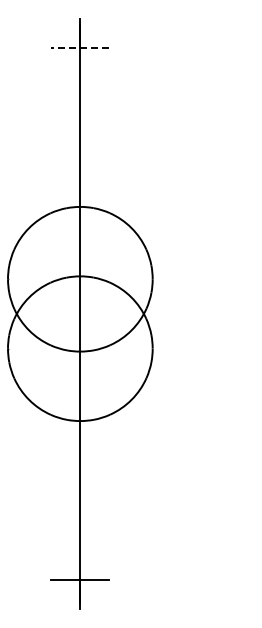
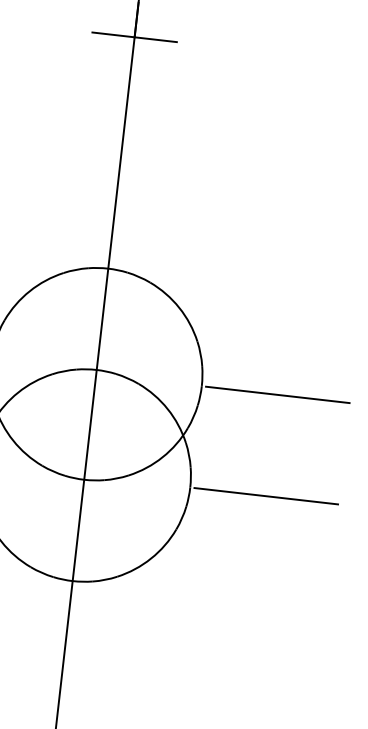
line: (80, 48) -> (134, 37), dashed -> solid
line: (204, 279) -> (277, 395), added
line: (204, 348) -> (265, 495), added

